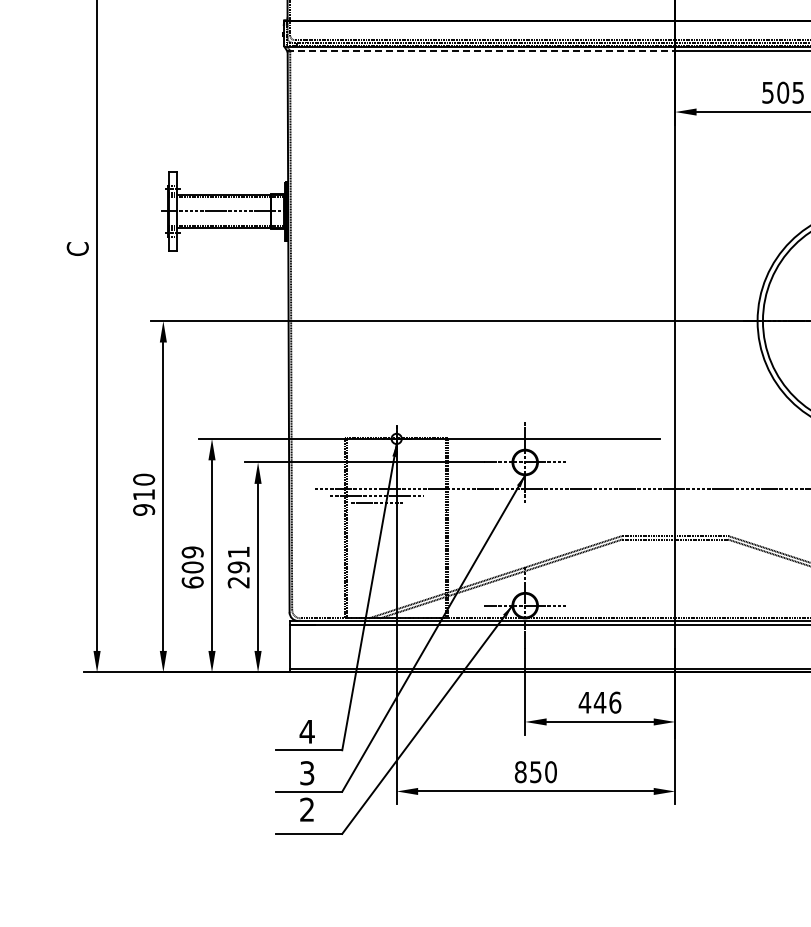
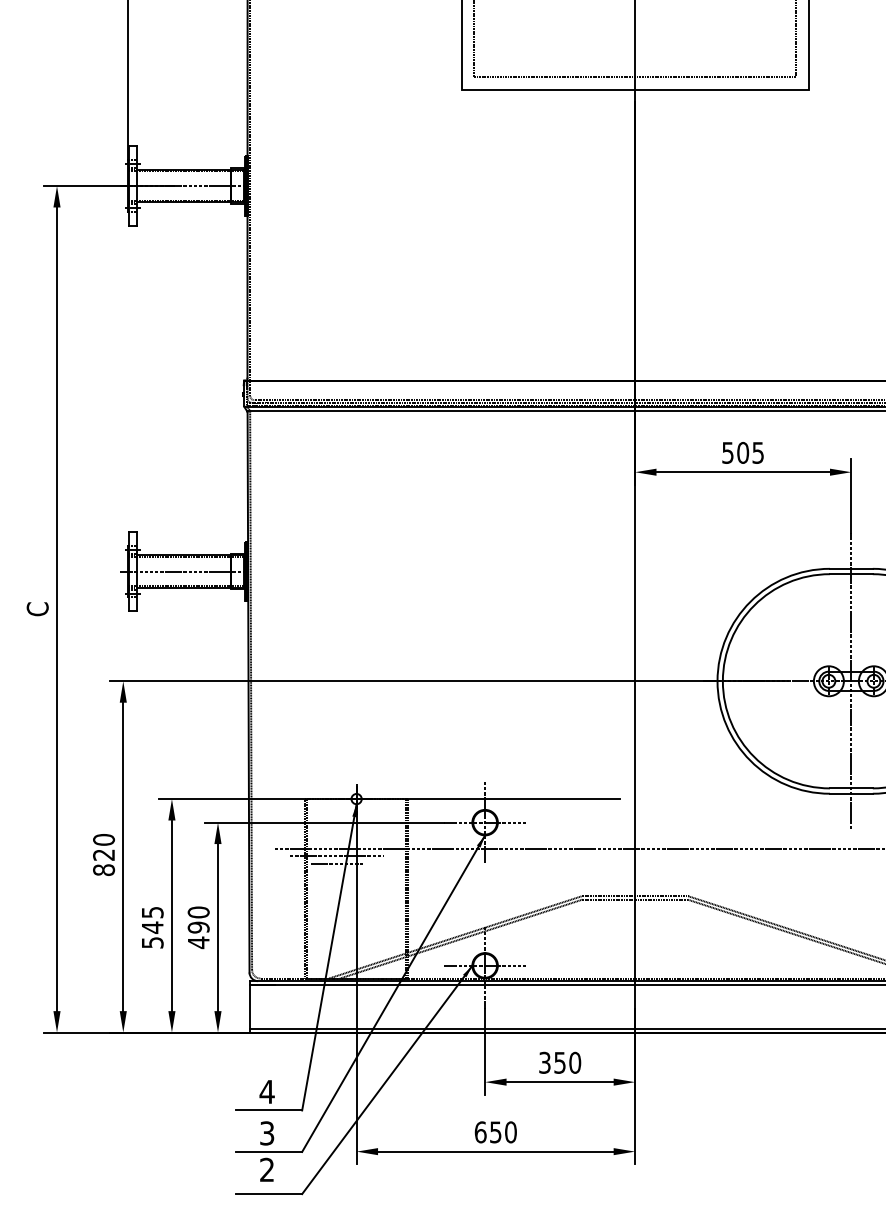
line: (481, 51) -> (441, 411), dashed -> solid
text: (143, 502) -> (103, 862), 910 -> 820
text: (192, 567) -> (152, 927), 609 -> 545
text: (238, 567) -> (198, 927), 291 -> 490
text: (599, 702) -> (559, 1062), 446 -> 350
text: (520, 772) -> (480, 1132), 850 -> 650

